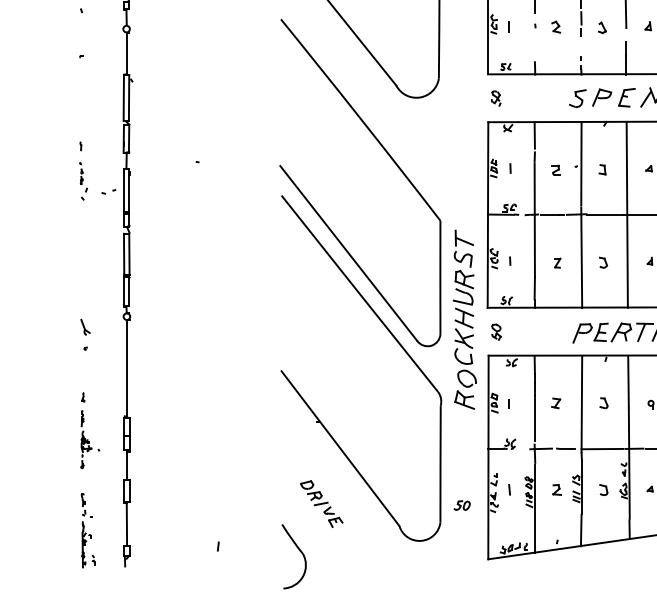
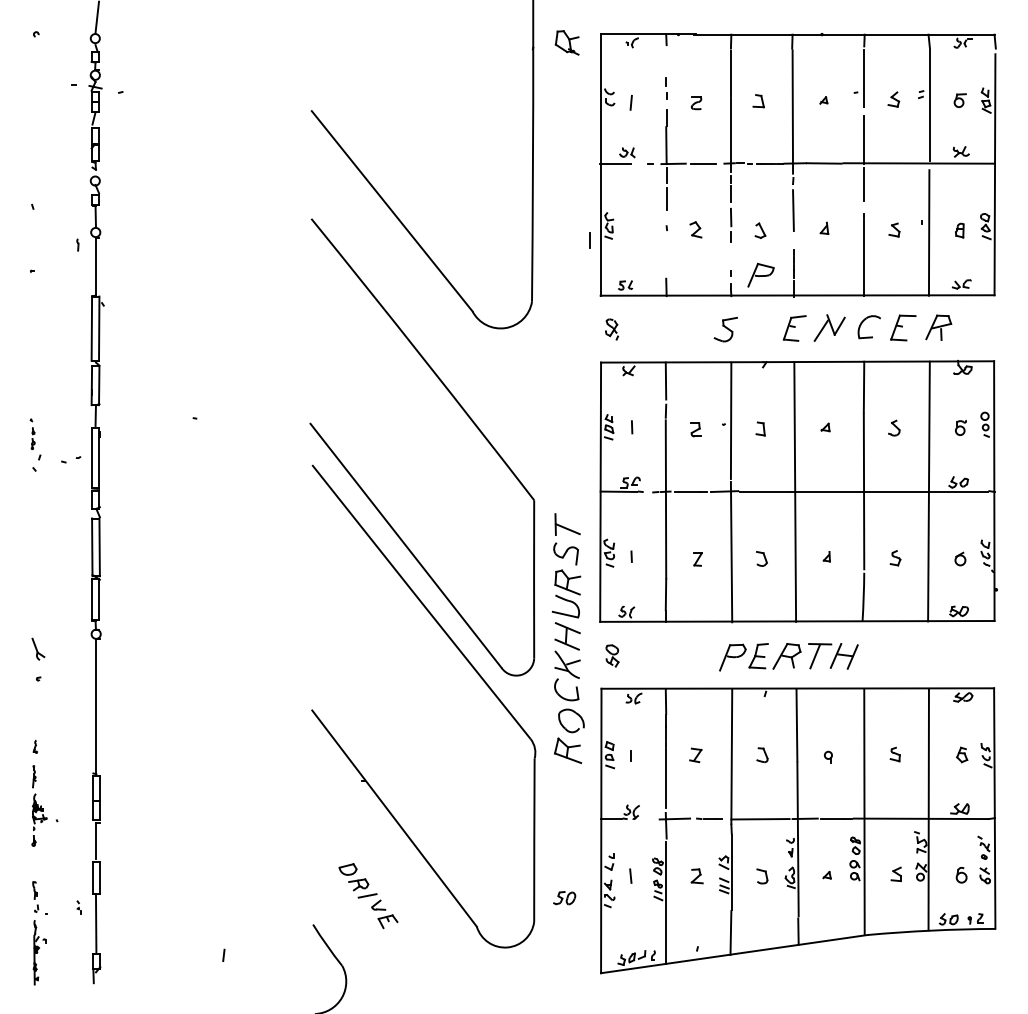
line: (508, 26) -> (589, 240), moved
part: (601, 97) -> (760, 274), moved
part: (80, 145) -> (77, 244), moved
part: (93, 560) -> (78, 907), moved

